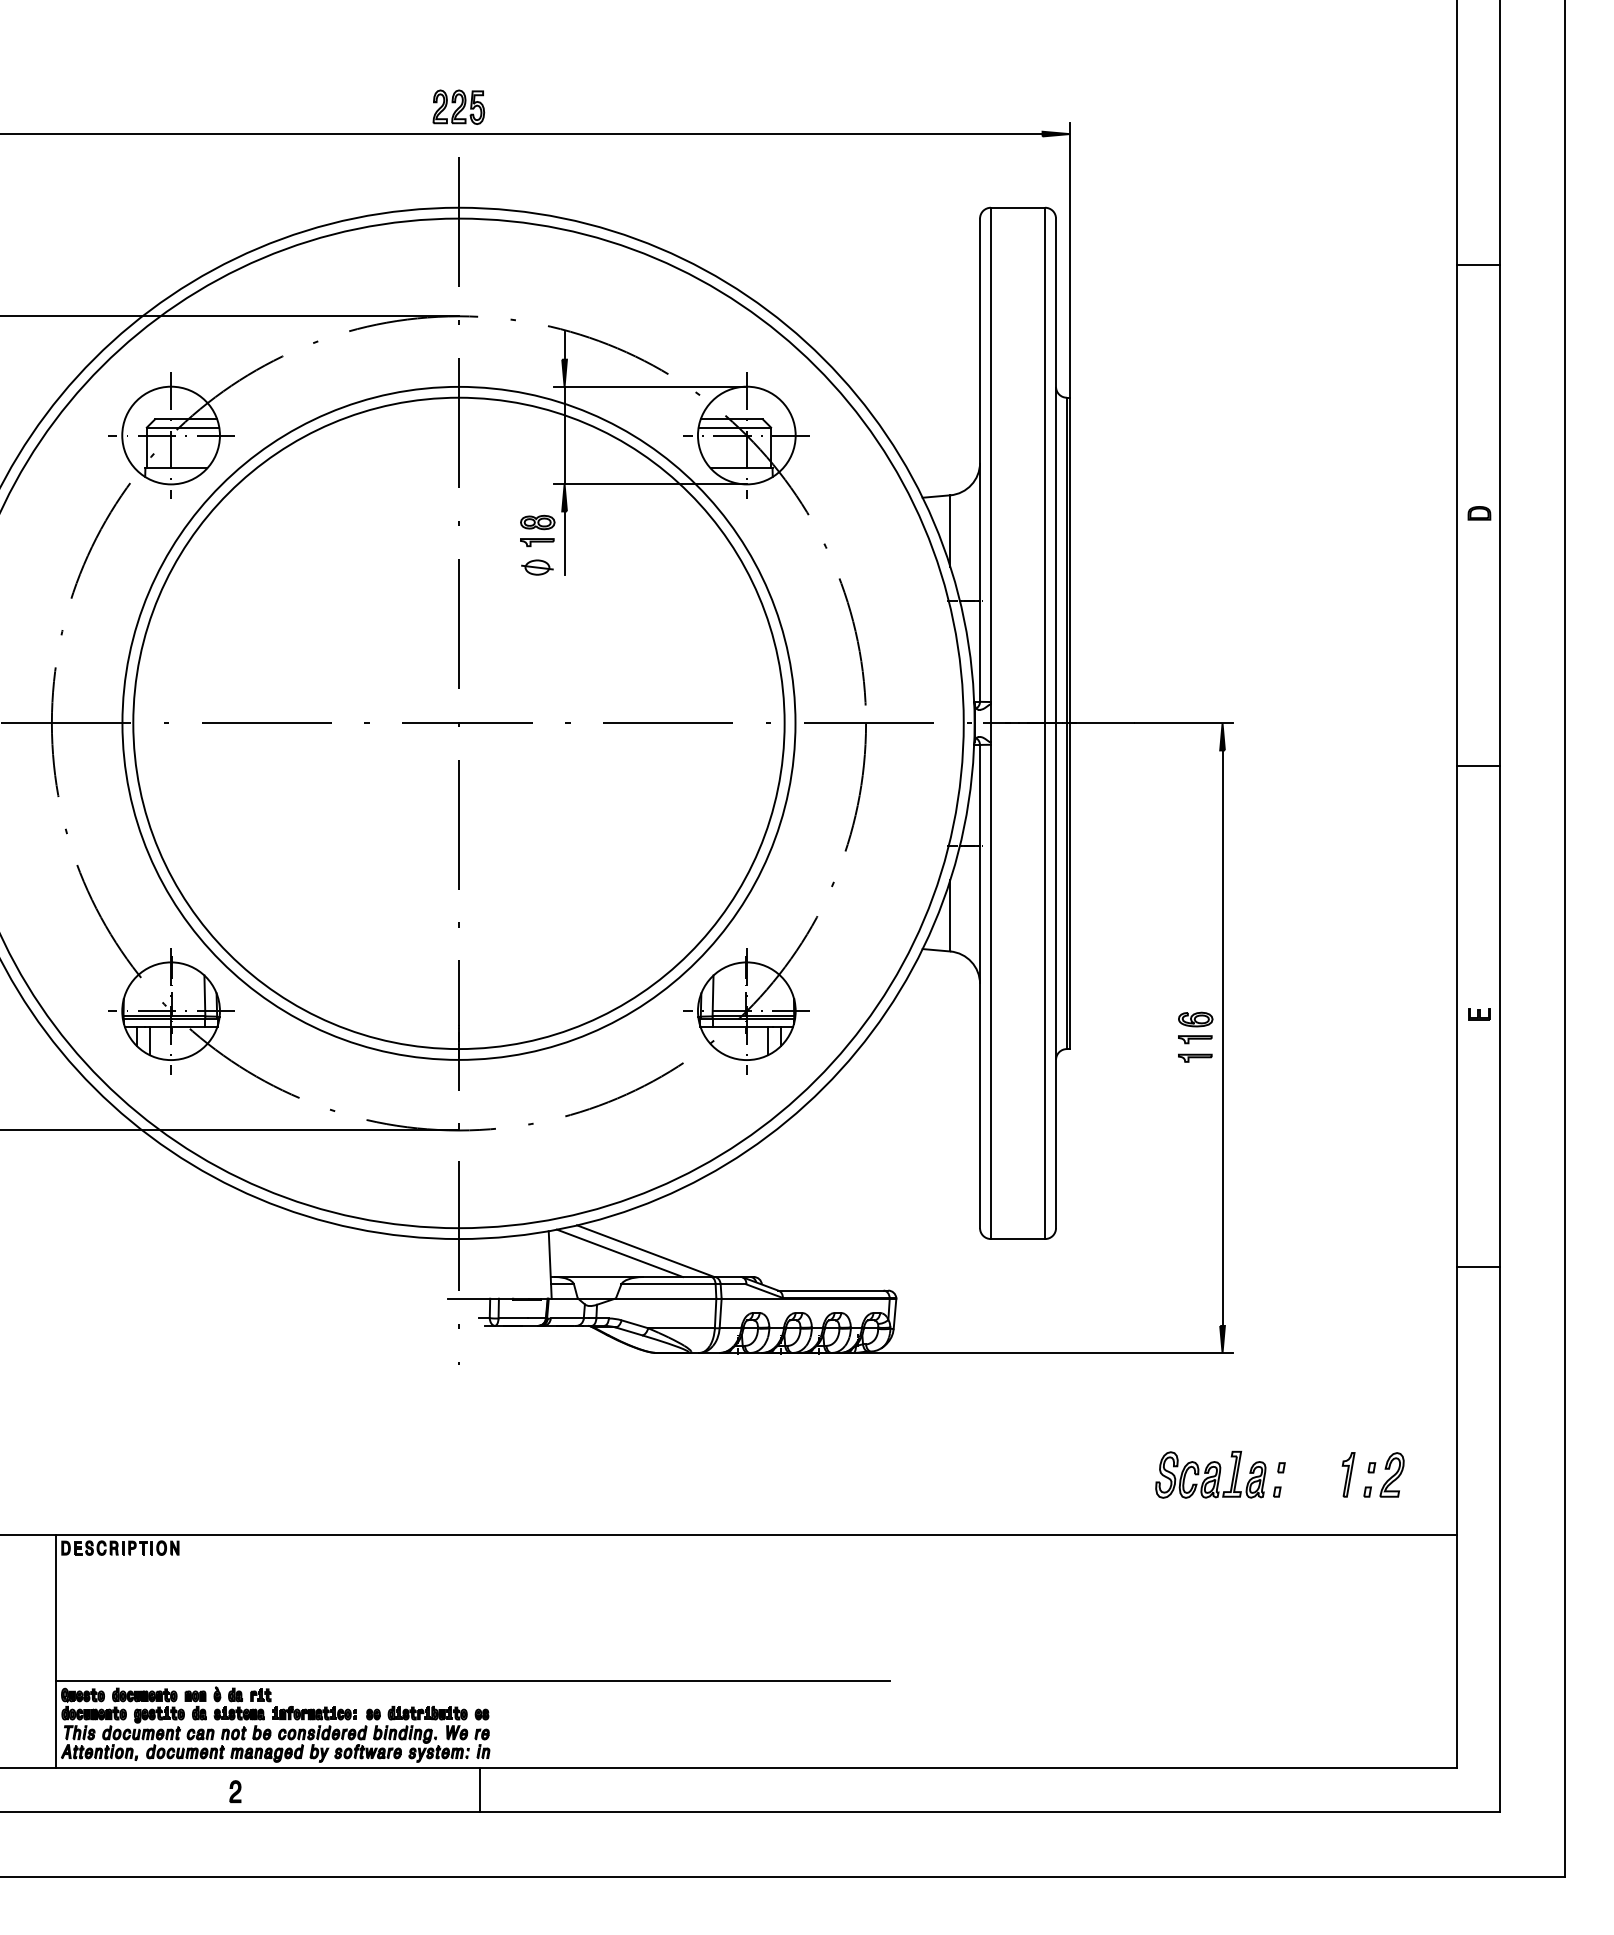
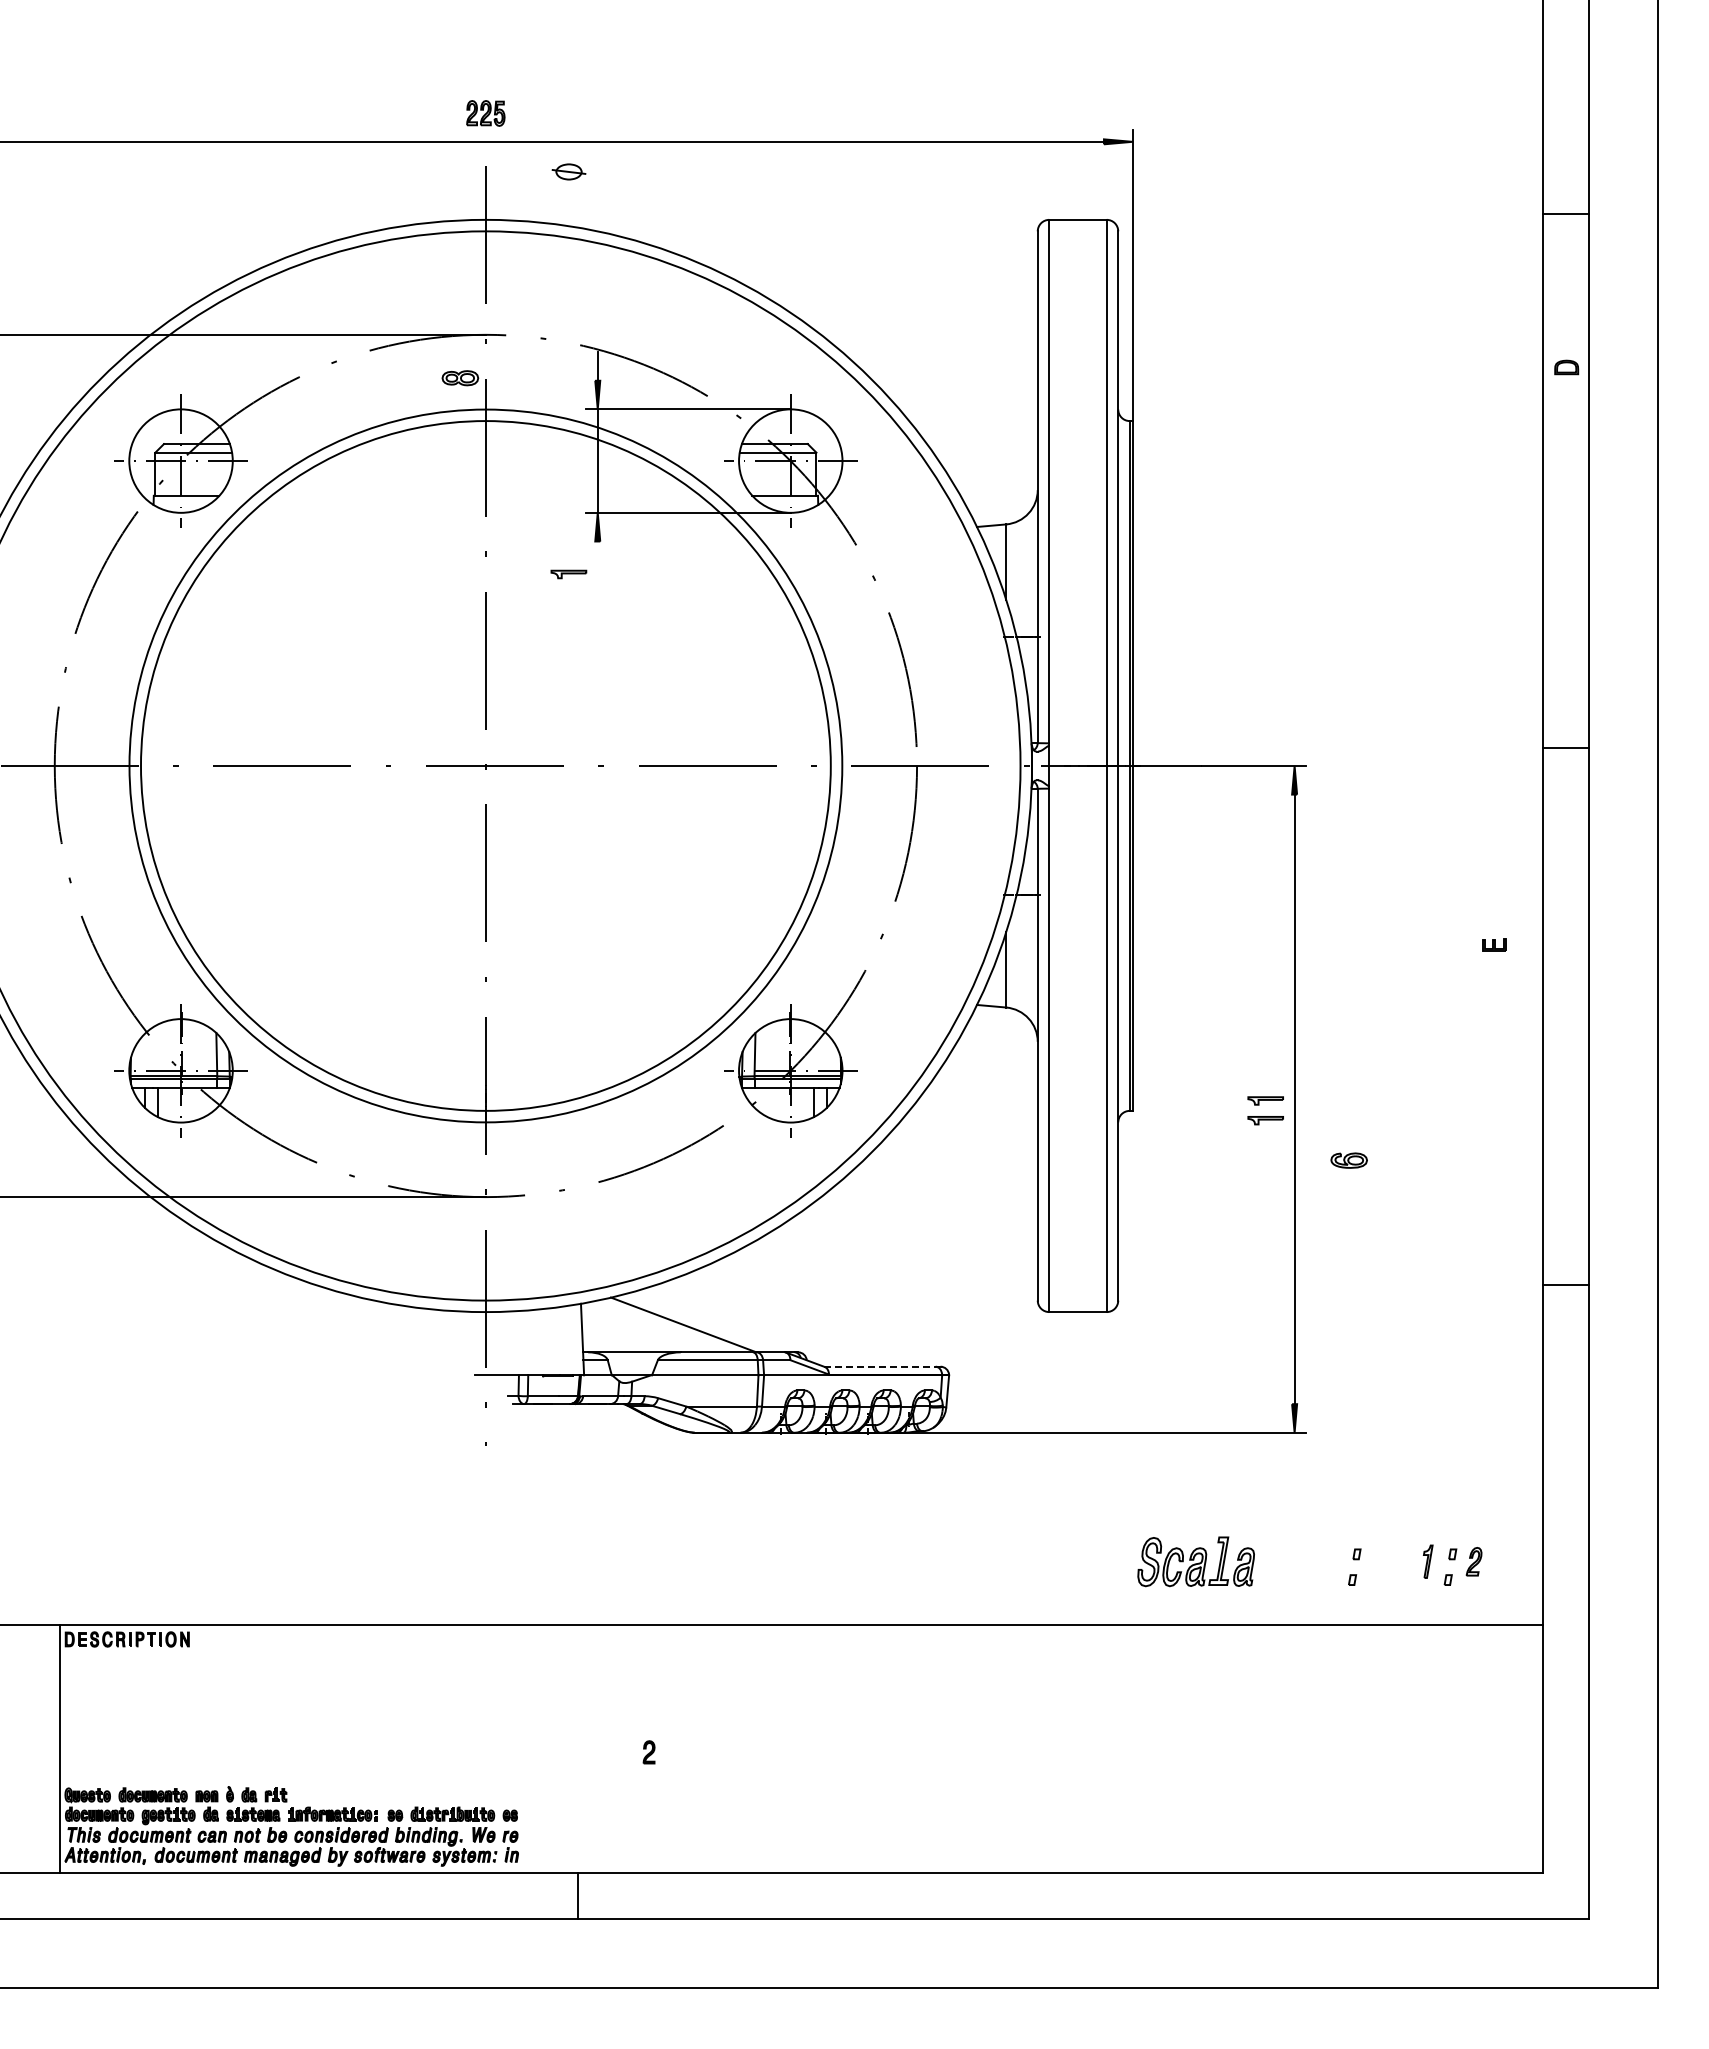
part: (458, 107) -> (485, 113), size x0.7
line: (1478, 265) -> (1565, 214), moved
part: (1479, 513) -> (1566, 367), moved
part: (537, 522) -> (460, 378), moved
line: (564, 542) -> (597, 574), removed
part: (536, 567) -> (568, 171), moved
line: (1478, 766) -> (1565, 748), moved
part: (1479, 1013) -> (1494, 944), moved
part: (1195, 1019) -> (1348, 1160), moved
line: (620, 1253) -> (656, 1327), removed
line: (1478, 1266) -> (1565, 1284), moved
line: (830, 1290) -> (879, 1366), solid -> dashed
part: (1210, 1474) -> (1195, 1561), moved
part: (1348, 1474) -> (1428, 1561), size x0.7
part: (1391, 1474) -> (1473, 1561), size x0.6
line: (472, 1681) -> (500, 1780), removed
line: (479, 1789) -> (577, 1895), moved
part: (234, 1791) -> (648, 1752), moved

